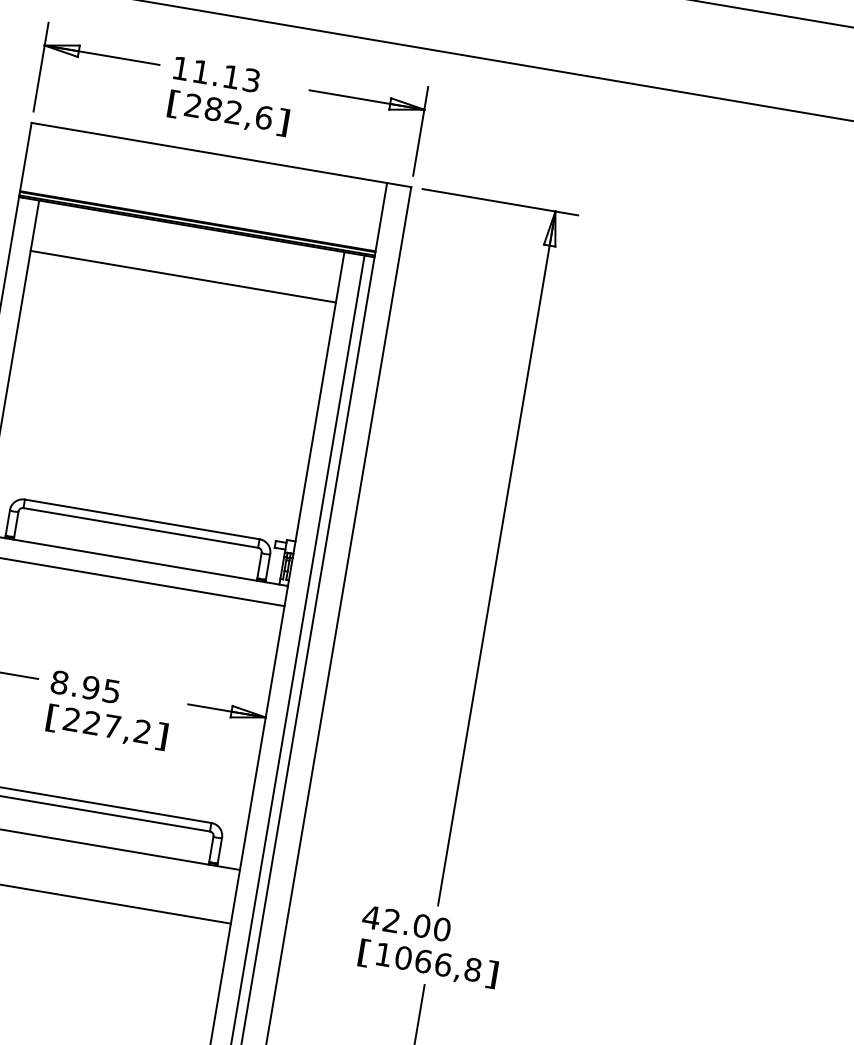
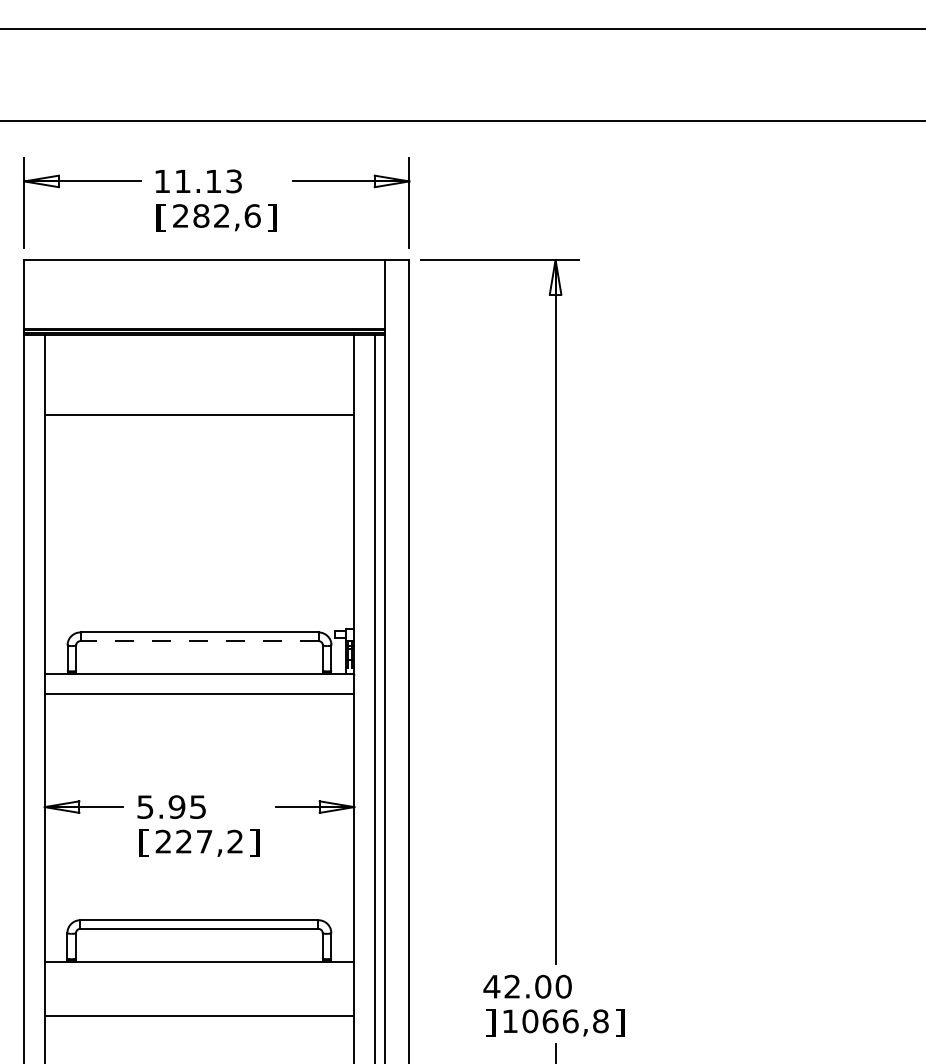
line: (183, 276) -> (199, 415), moved
line: (140, 528) -> (199, 641), solid -> dashed
text: (59, 682) -> (145, 806), 8.95 -> 5.95
text: (364, 952) -> (490, 1022), [ -> ]

